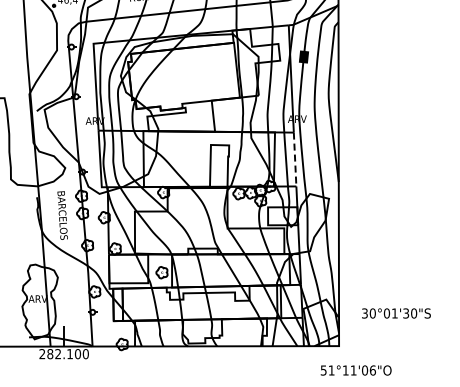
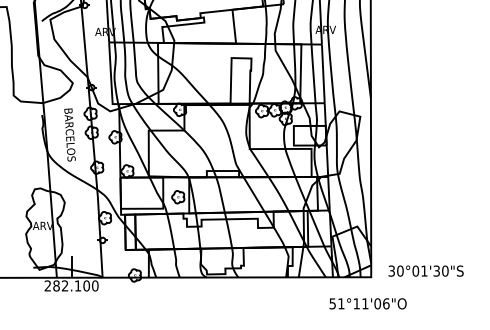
line: (295, 159) -> (323, 73), dashed -> solid
text: (396, 313) -> (426, 271), moved
text: (355, 370) -> (367, 303), moved

